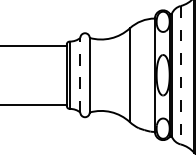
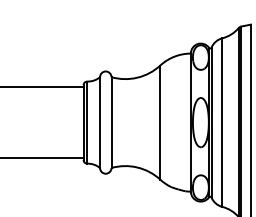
line: (80, 75) -> (100, 122), dashed -> solid
line: (180, 75) -> (222, 123), dashed -> solid

